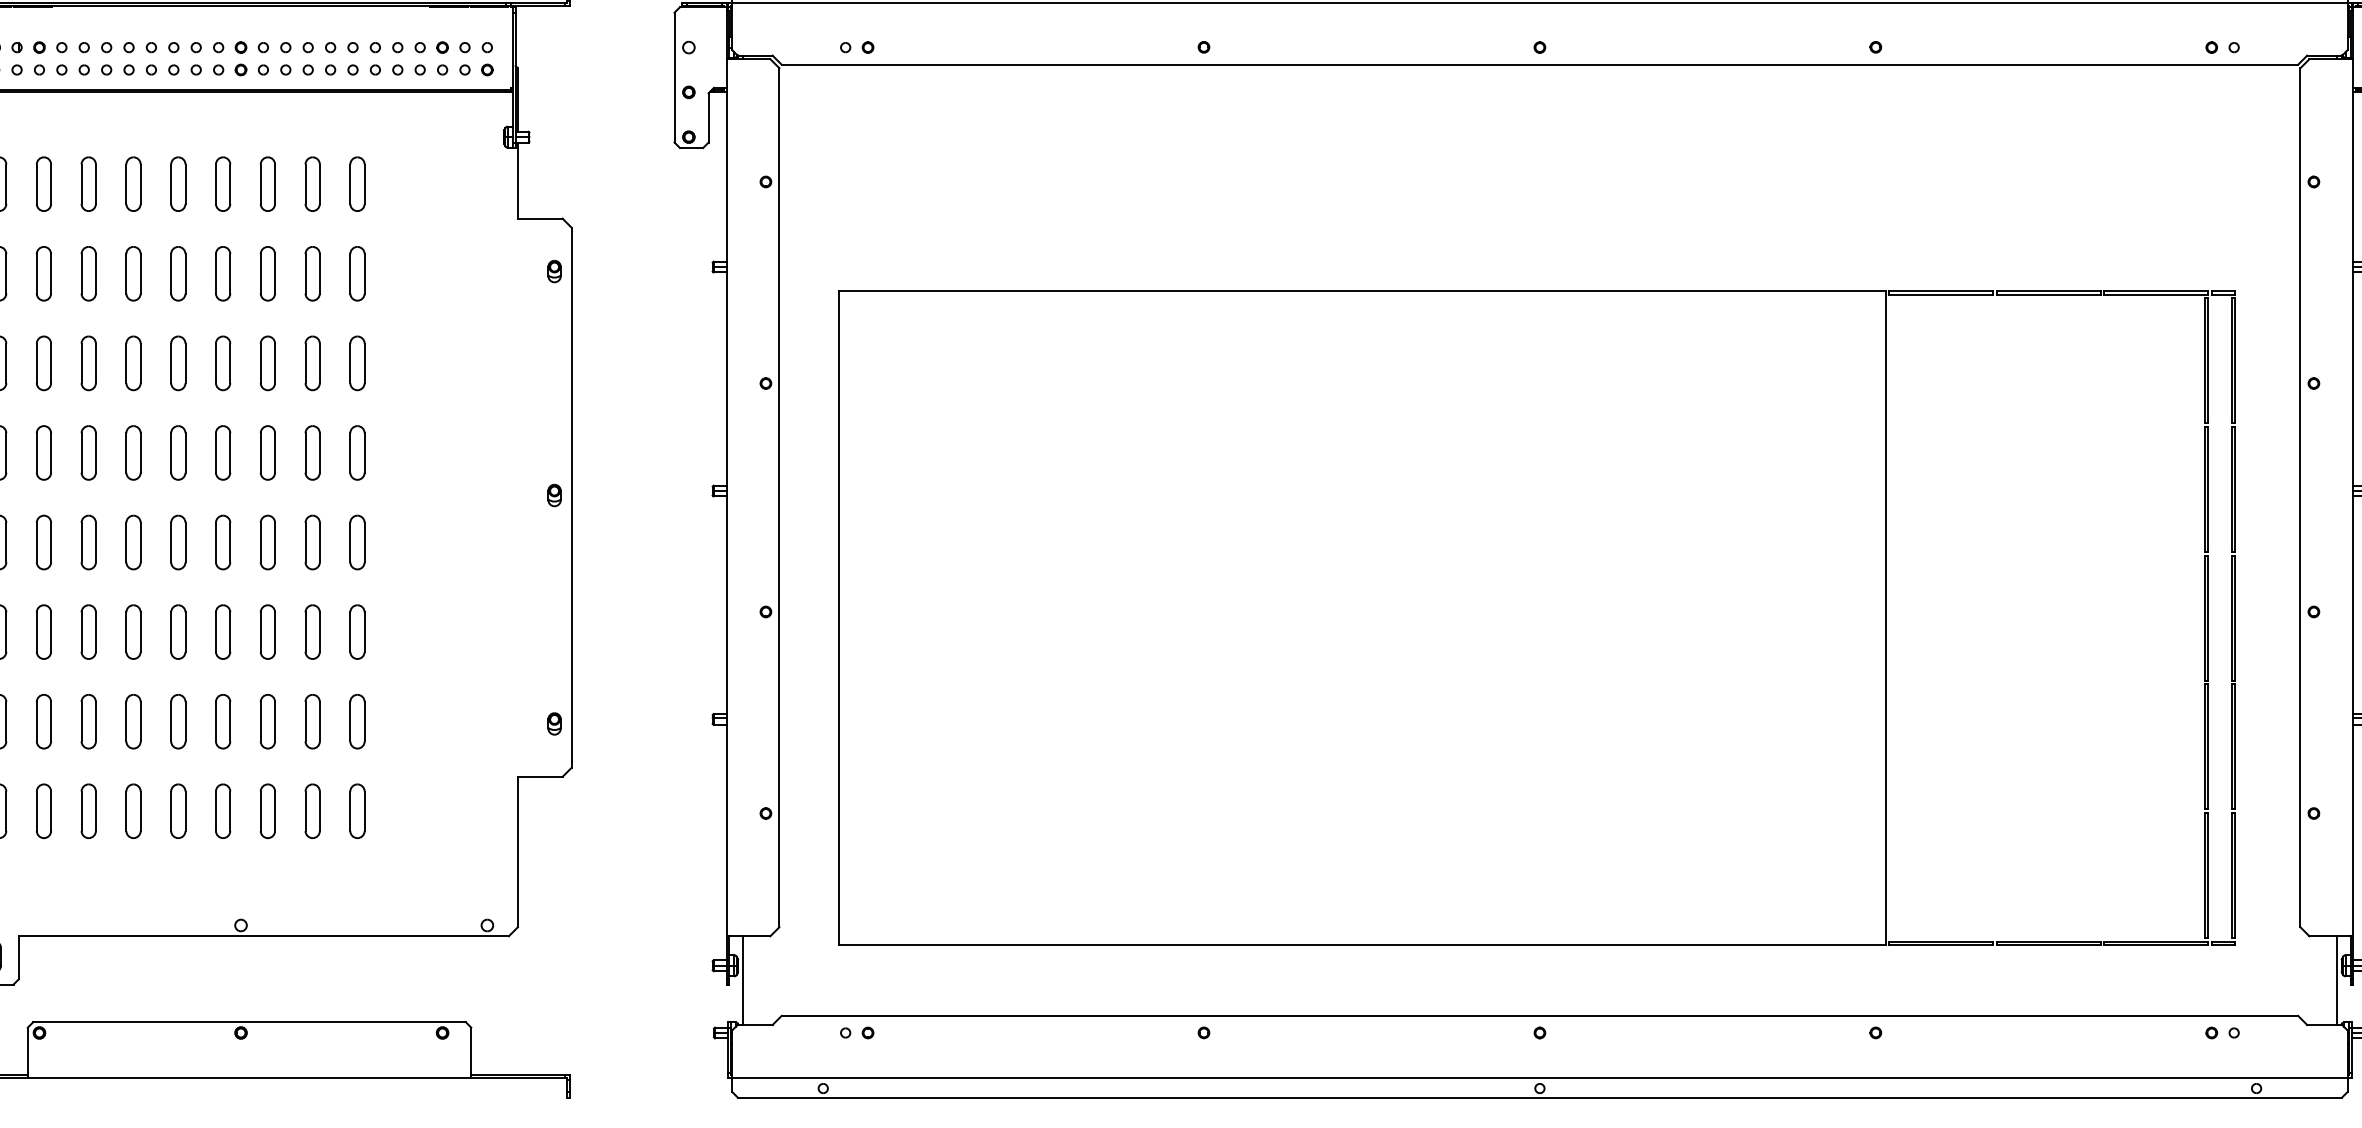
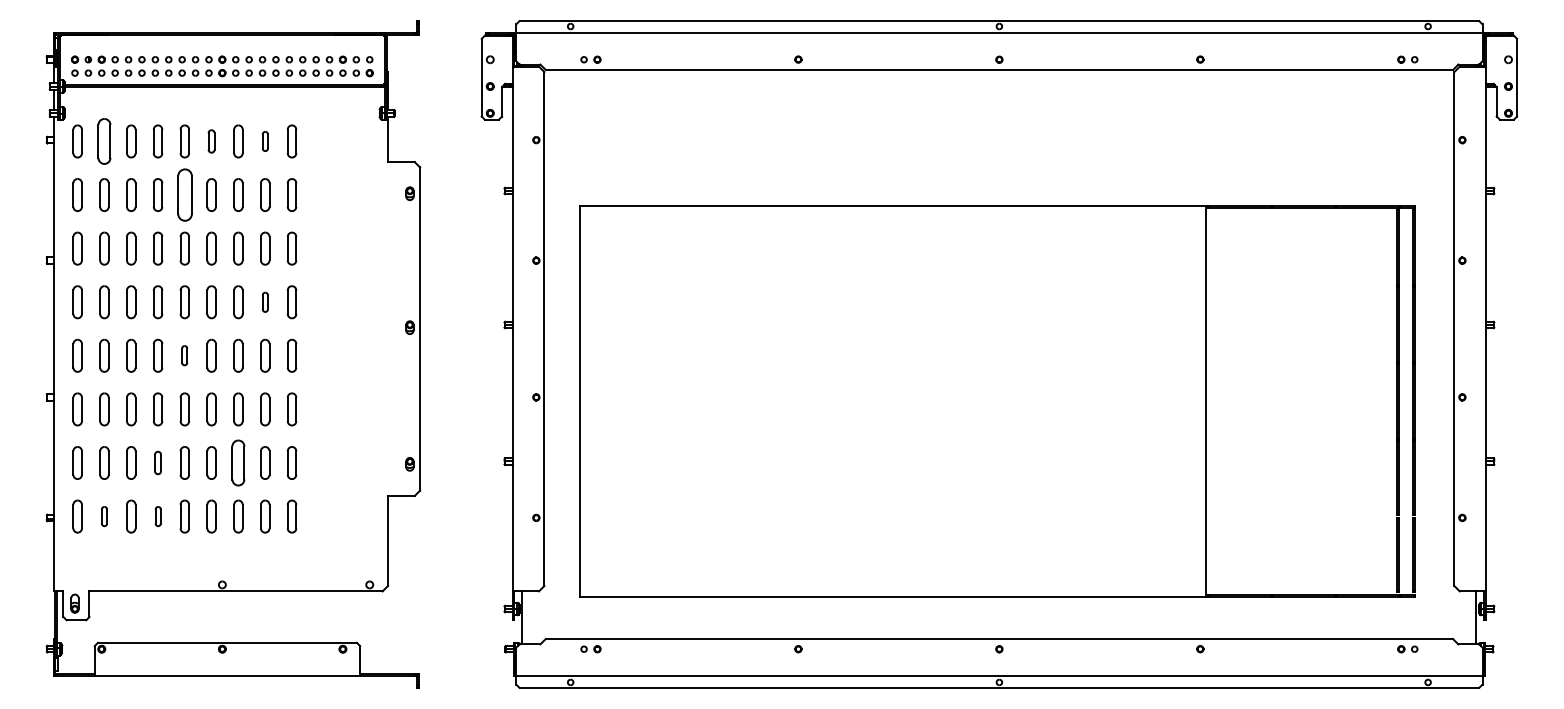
part: (44, 184) -> (104, 141), size x1.4
part: (222, 184) -> (211, 141), size x0.7
part: (313, 184) -> (265, 141), size x0.6
part: (177, 272) -> (184, 194), size x1.6
part: (313, 453) -> (265, 302), size x0.6
part: (177, 541) -> (184, 355), size x0.6
part: (132, 720) -> (157, 462), size x0.7
part: (268, 720) -> (238, 462), size x1.4
part: (44, 811) -> (104, 516), size x0.6
part: (134, 811) -> (158, 516), size x0.6

